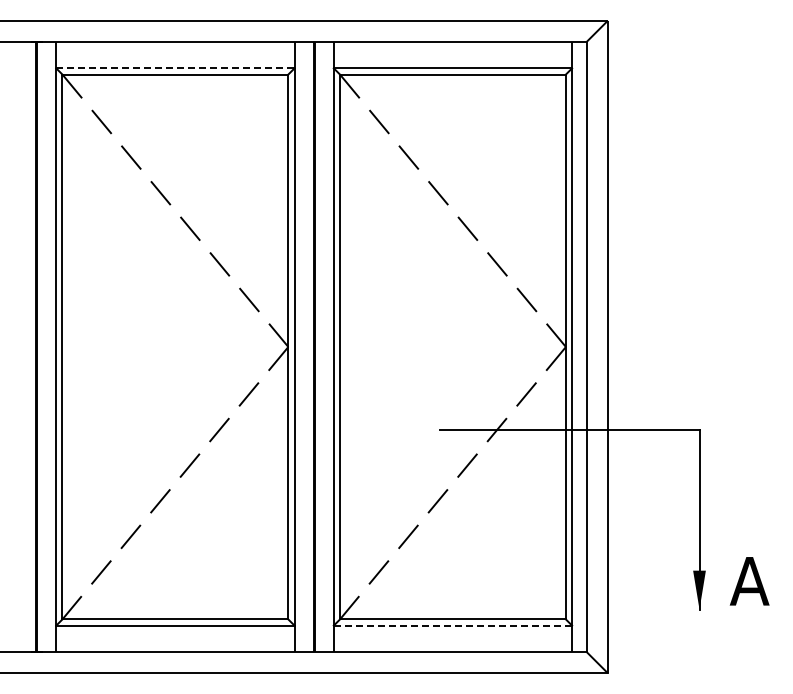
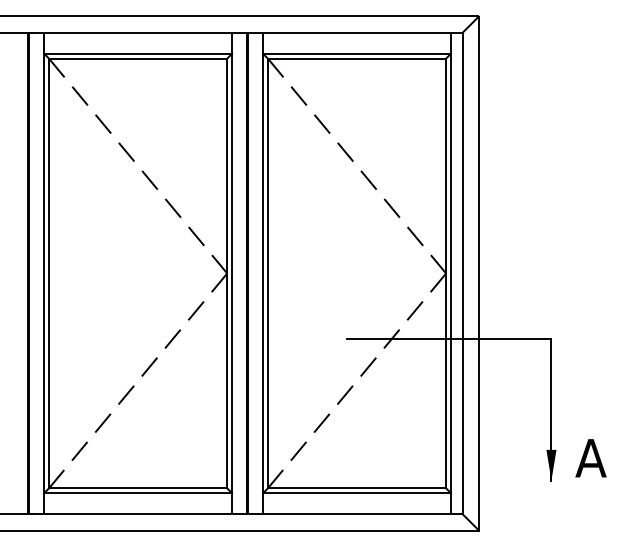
line: (175, 68) -> (138, 53), dashed -> solid
line: (453, 625) -> (357, 493), dashed -> solid

